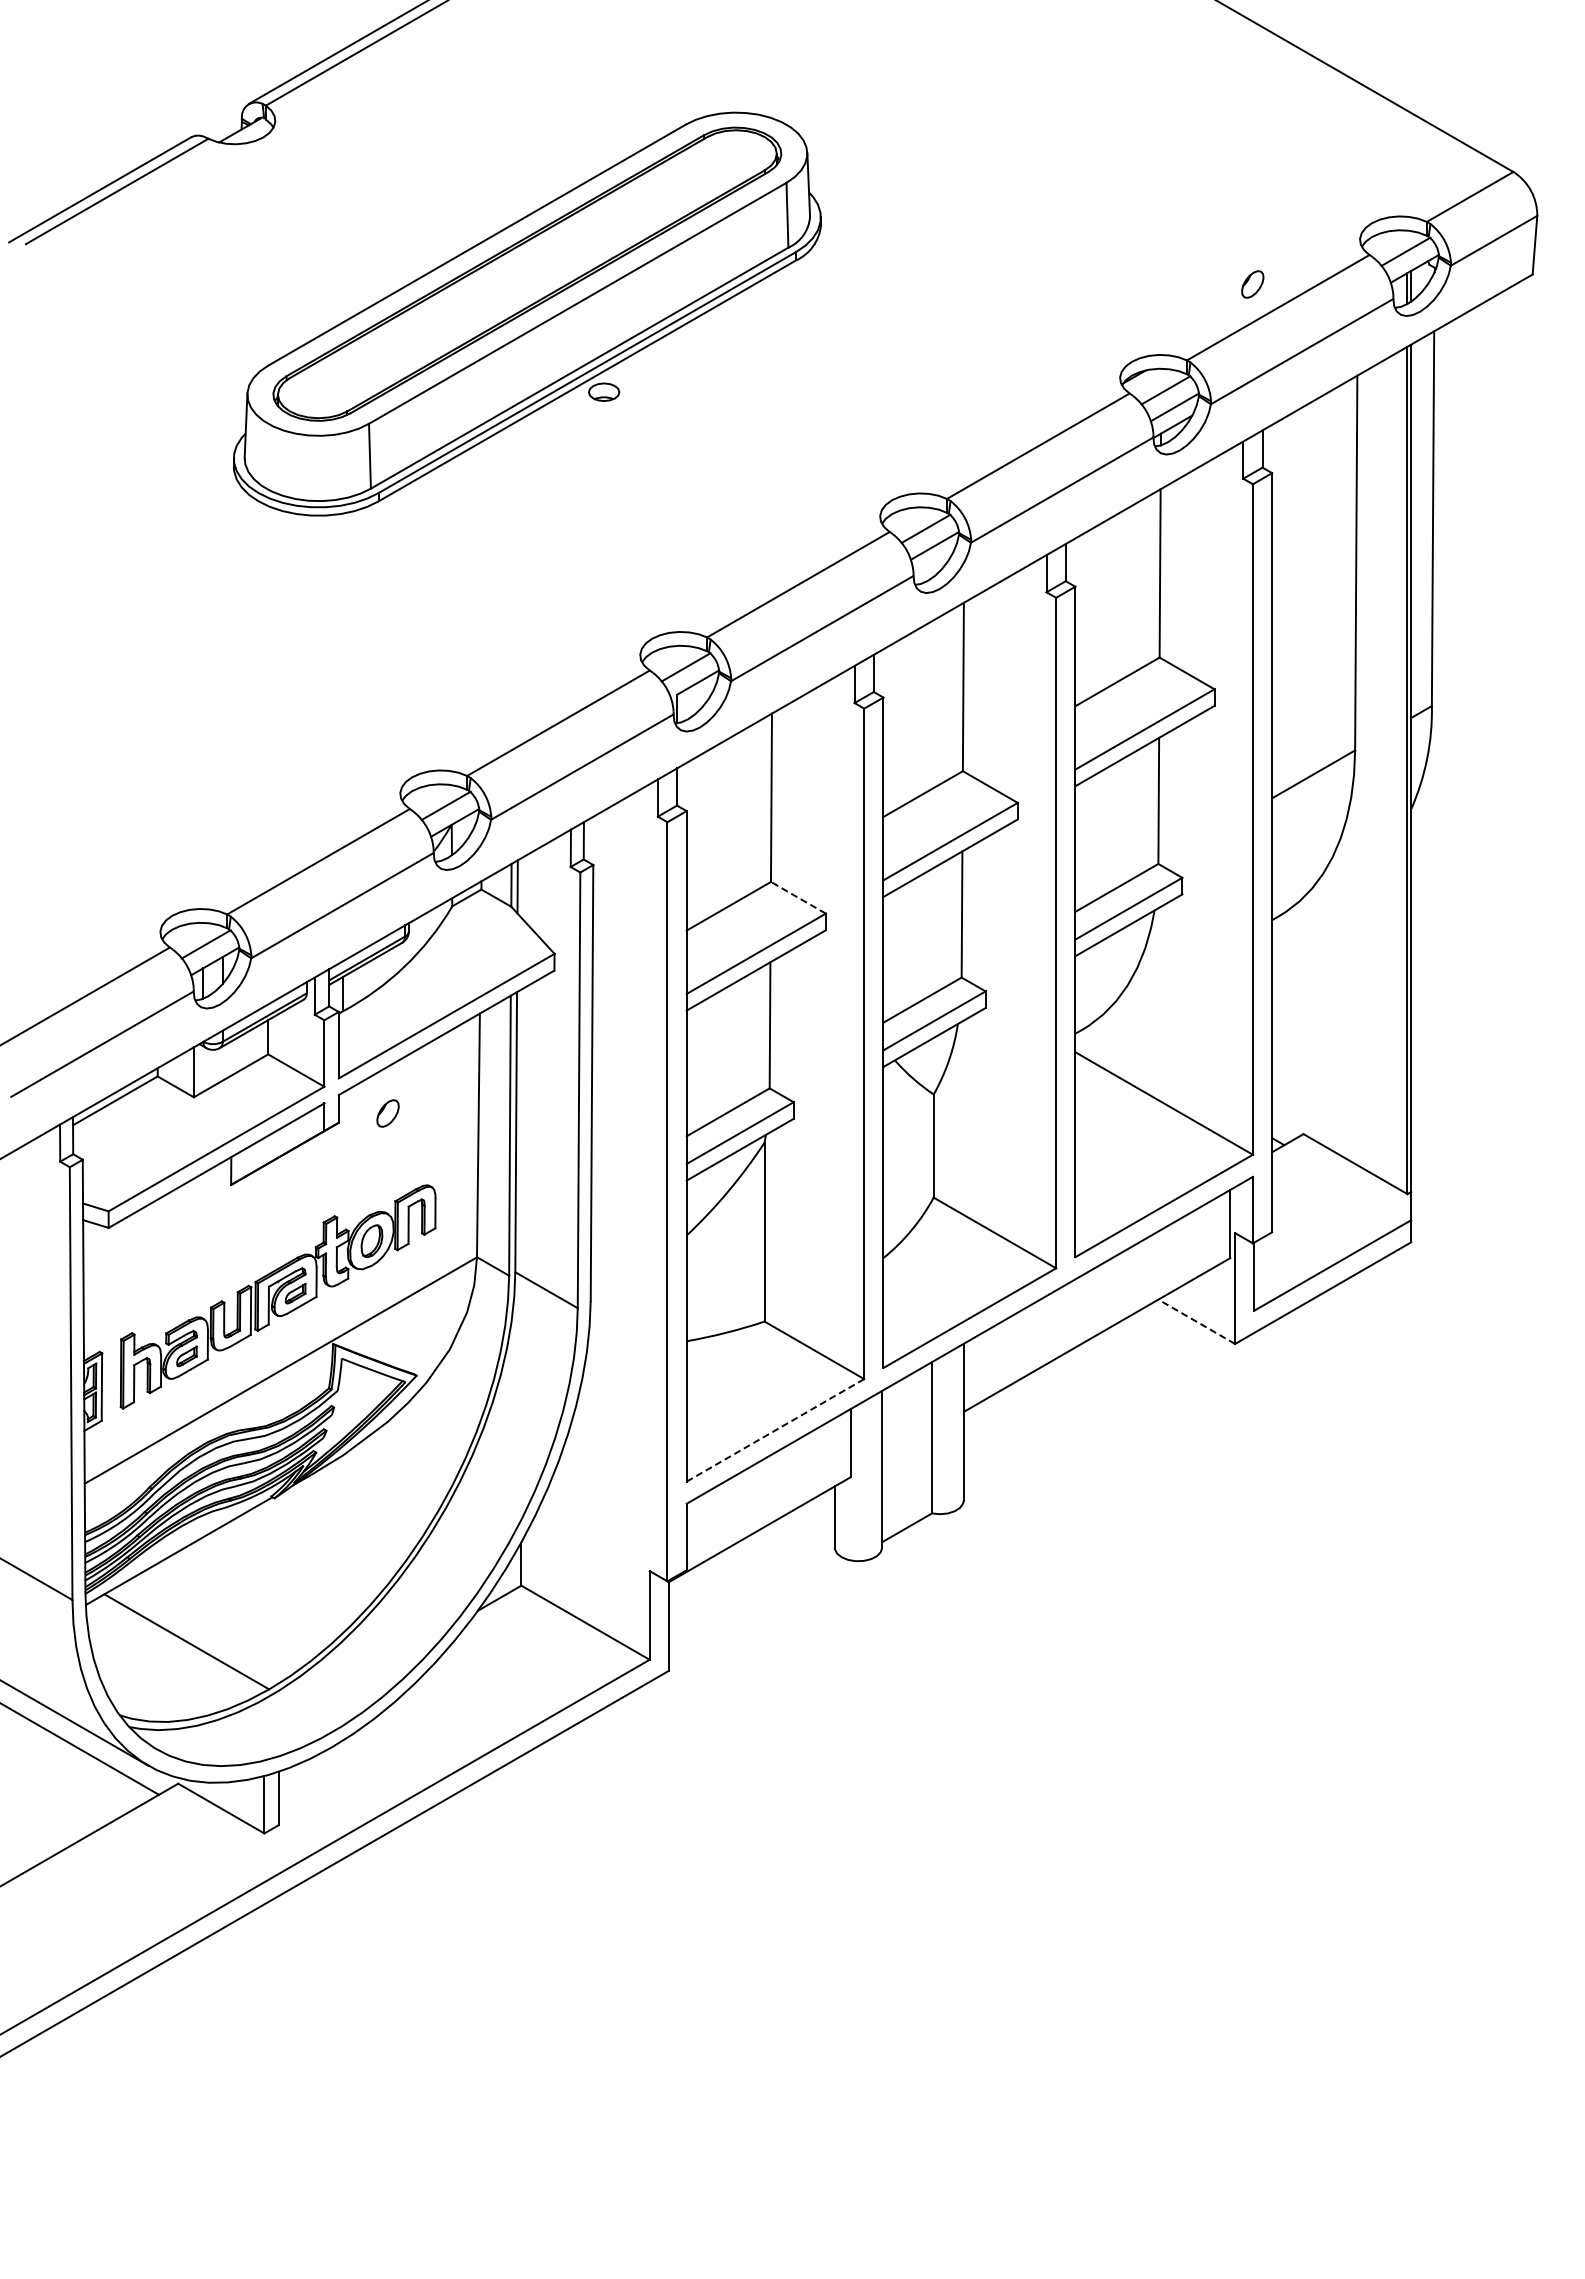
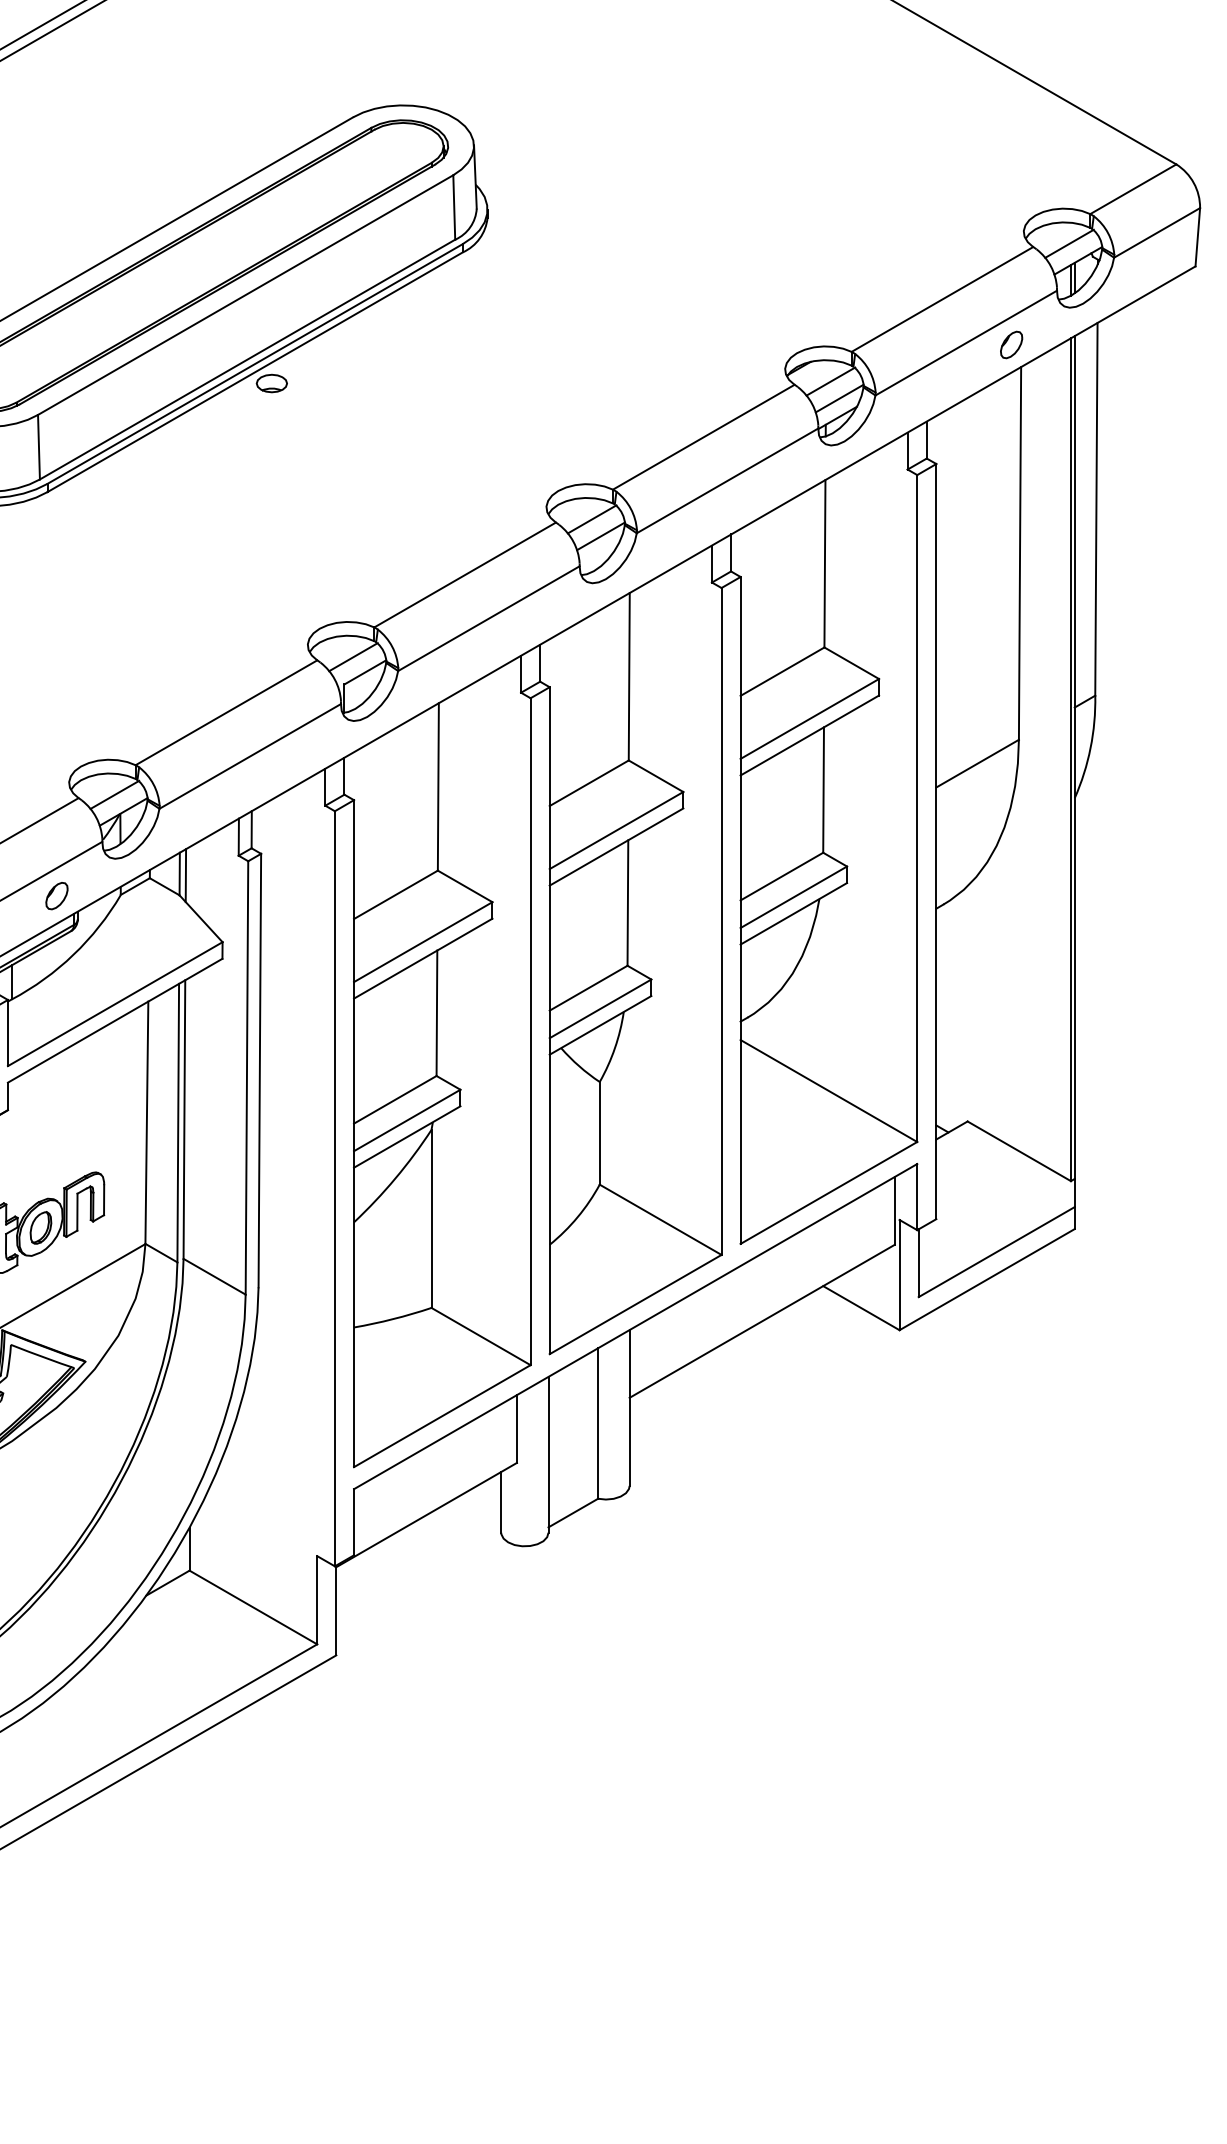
part: (1252, 284) -> (1011, 344), moved
line: (798, 897) -> (465, 886), dashed -> solid
part: (387, 1113) -> (56, 896), moved
line: (1196, 1321) -> (861, 1307), dashed -> solid
line: (775, 1430) -> (442, 1416), dashed -> solid

